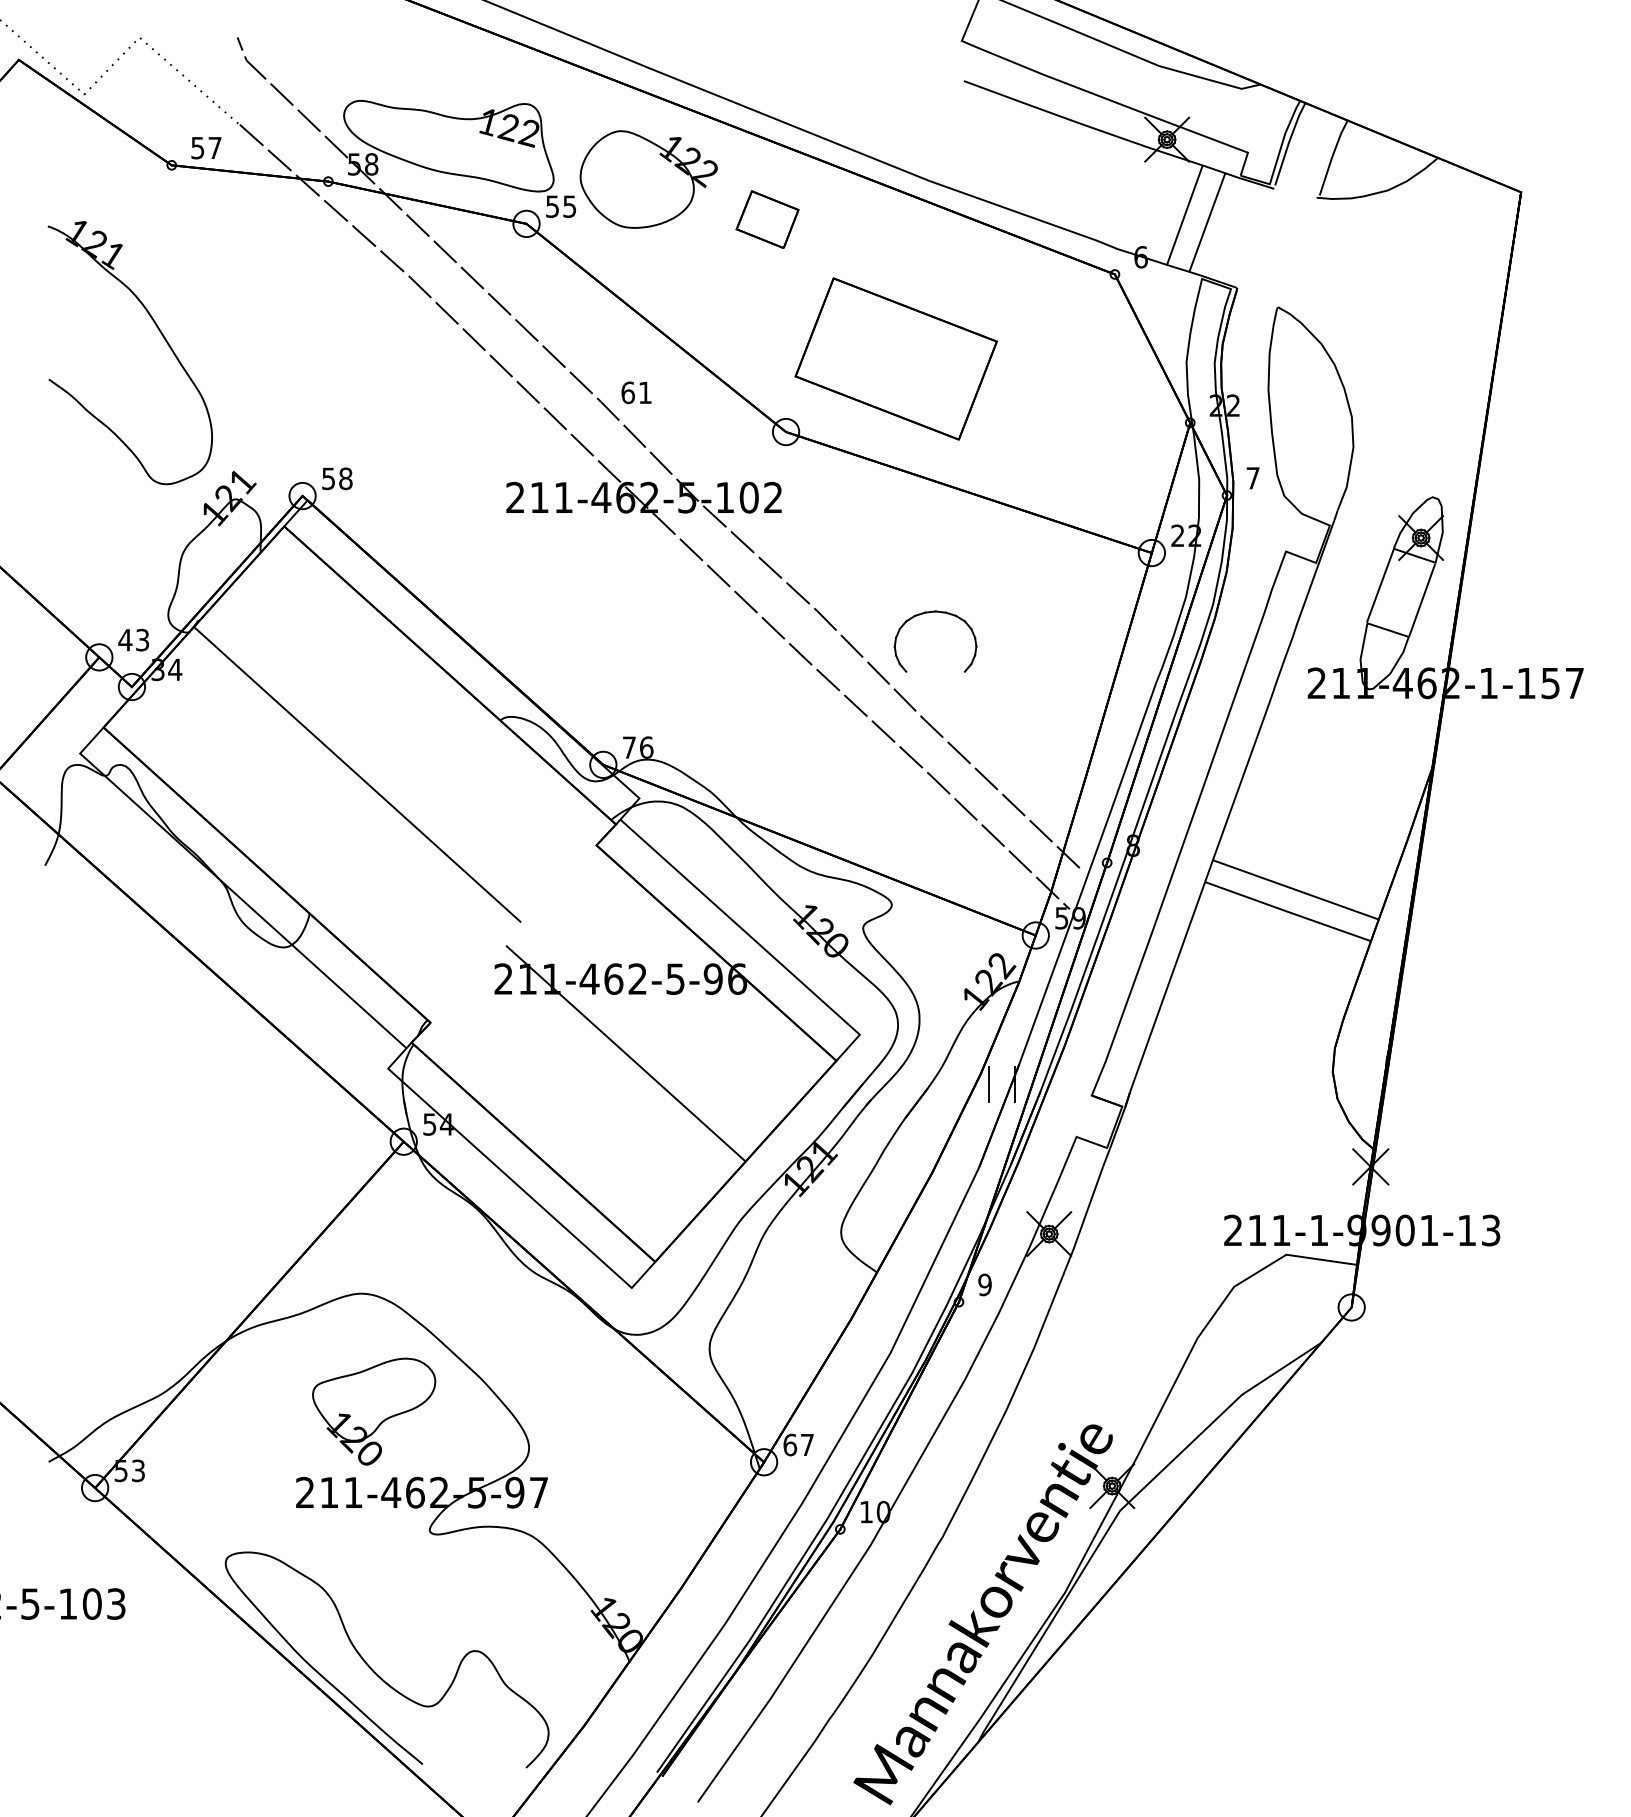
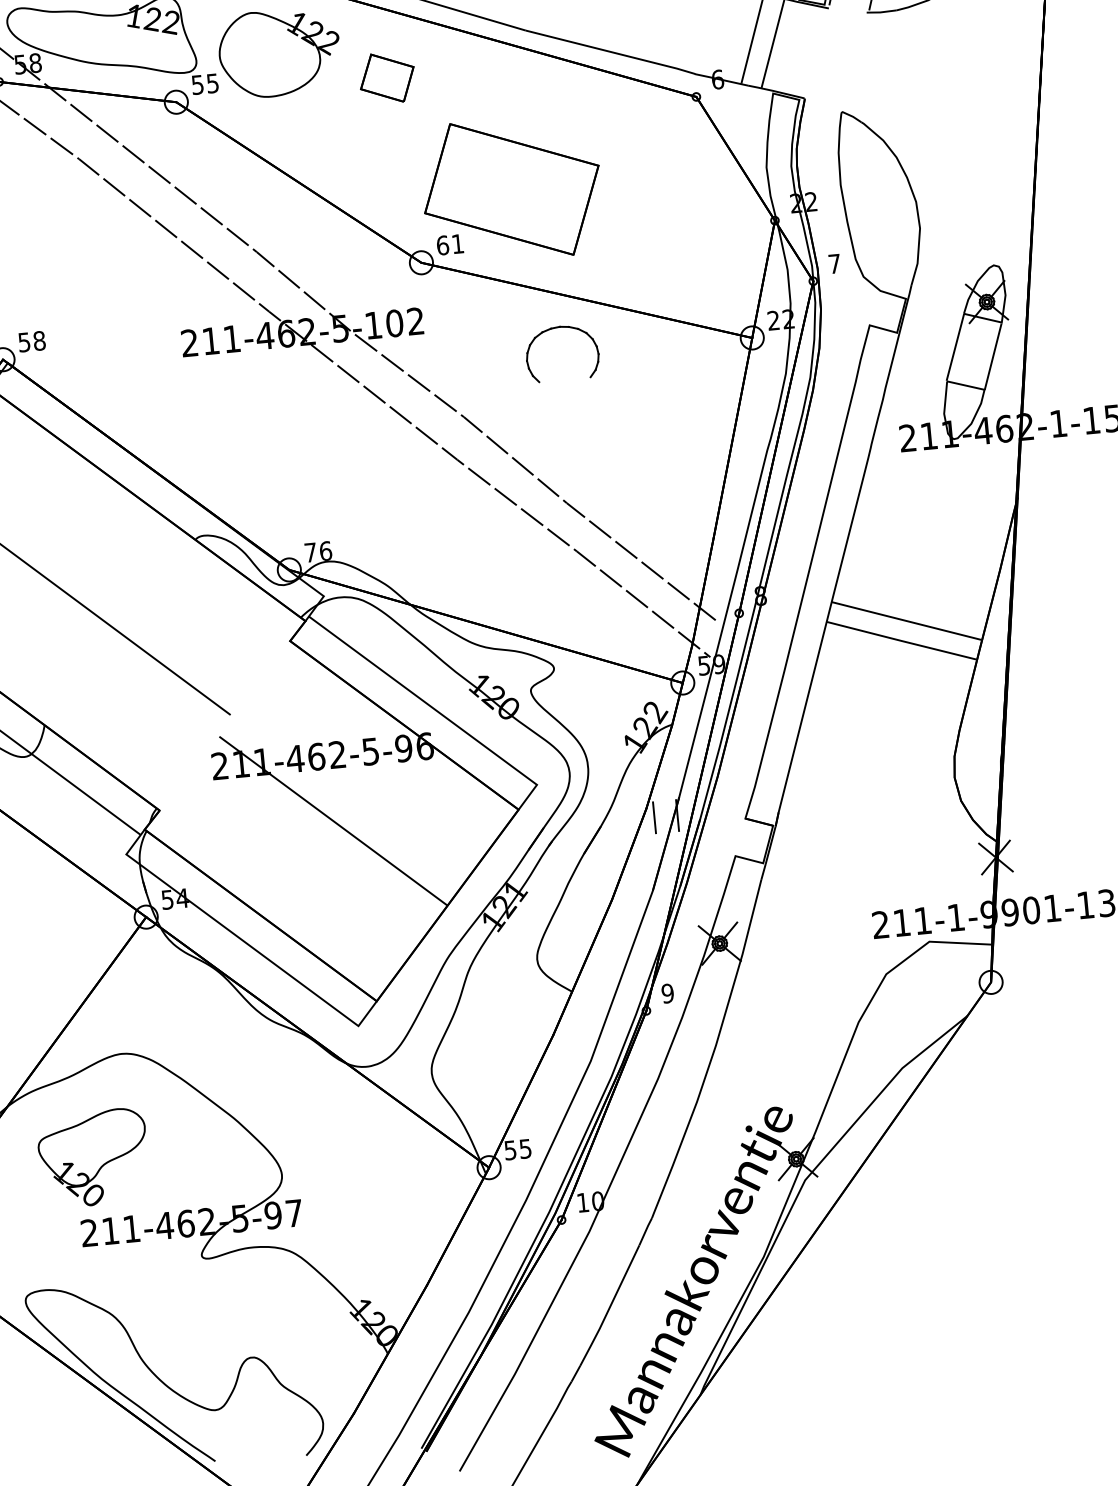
text: (636, 392) -> (450, 244), moved
part: (929, 613) -> (554, 329), moved
part: (374, 1411) -> (93, 1158), moved
text: (798, 1444) -> (517, 1149), 67 -> 55

